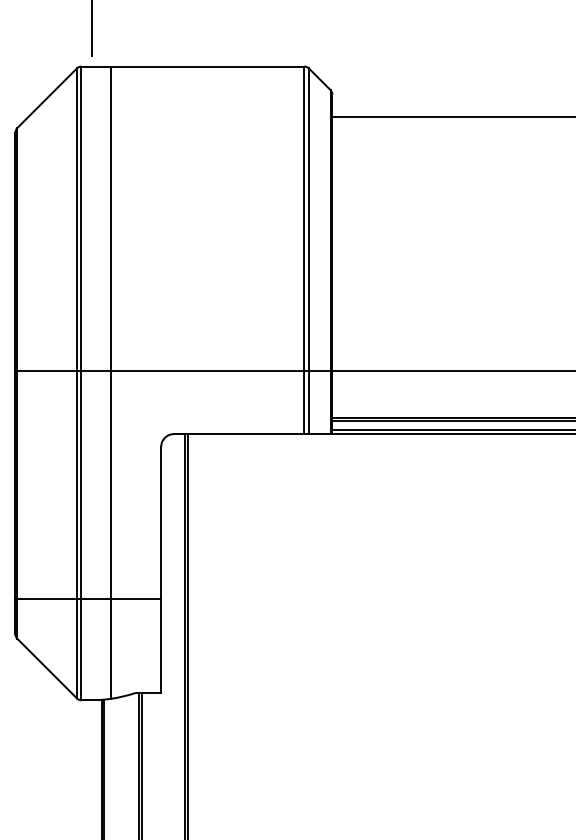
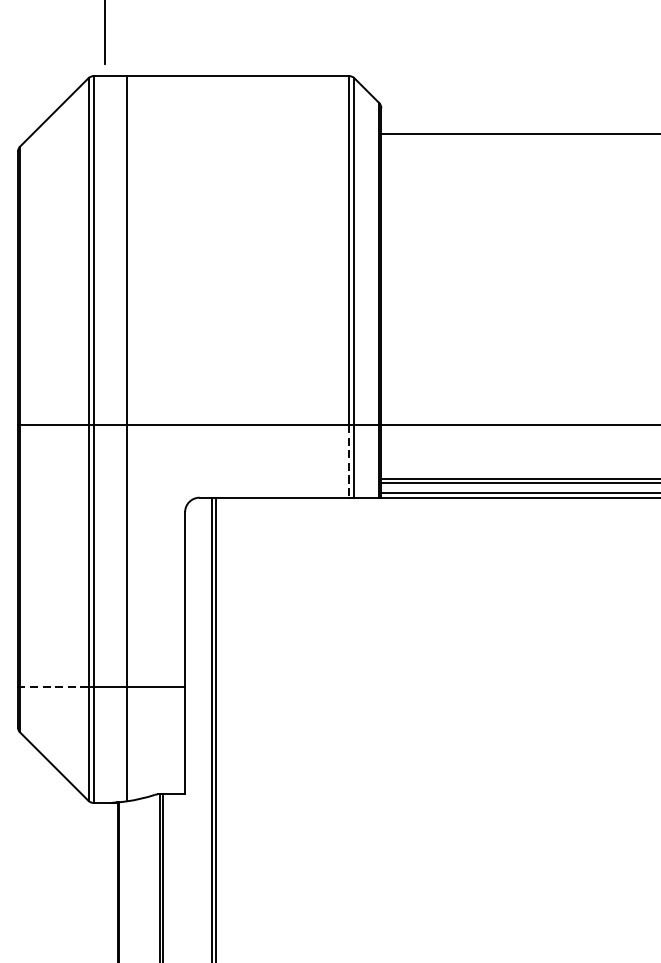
line: (304, 402) -> (349, 461), solid -> dashed
line: (47, 598) -> (54, 686), solid -> dashed

